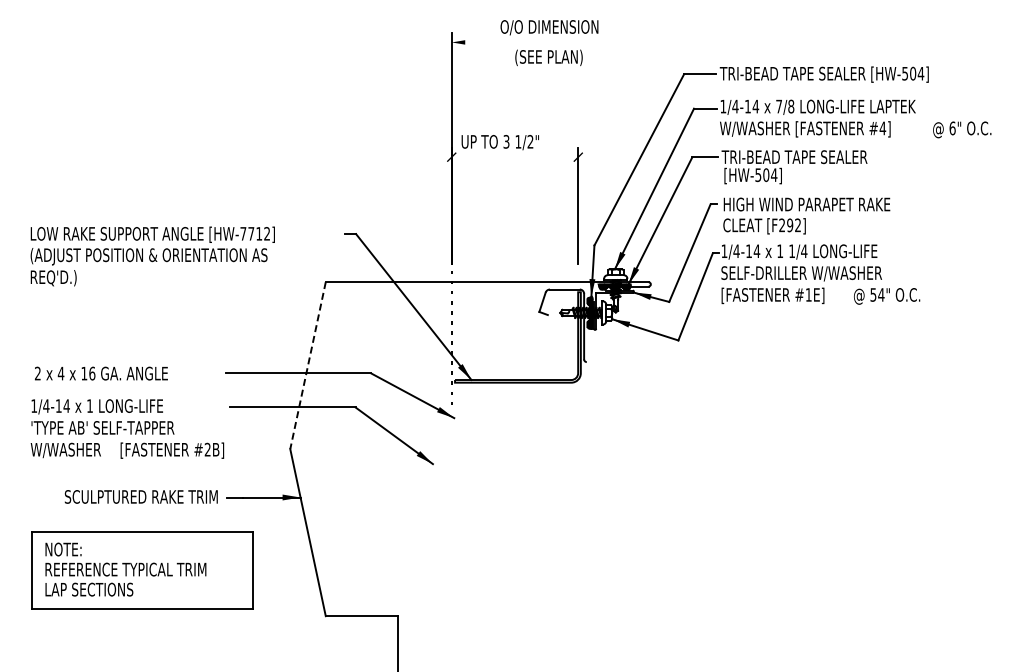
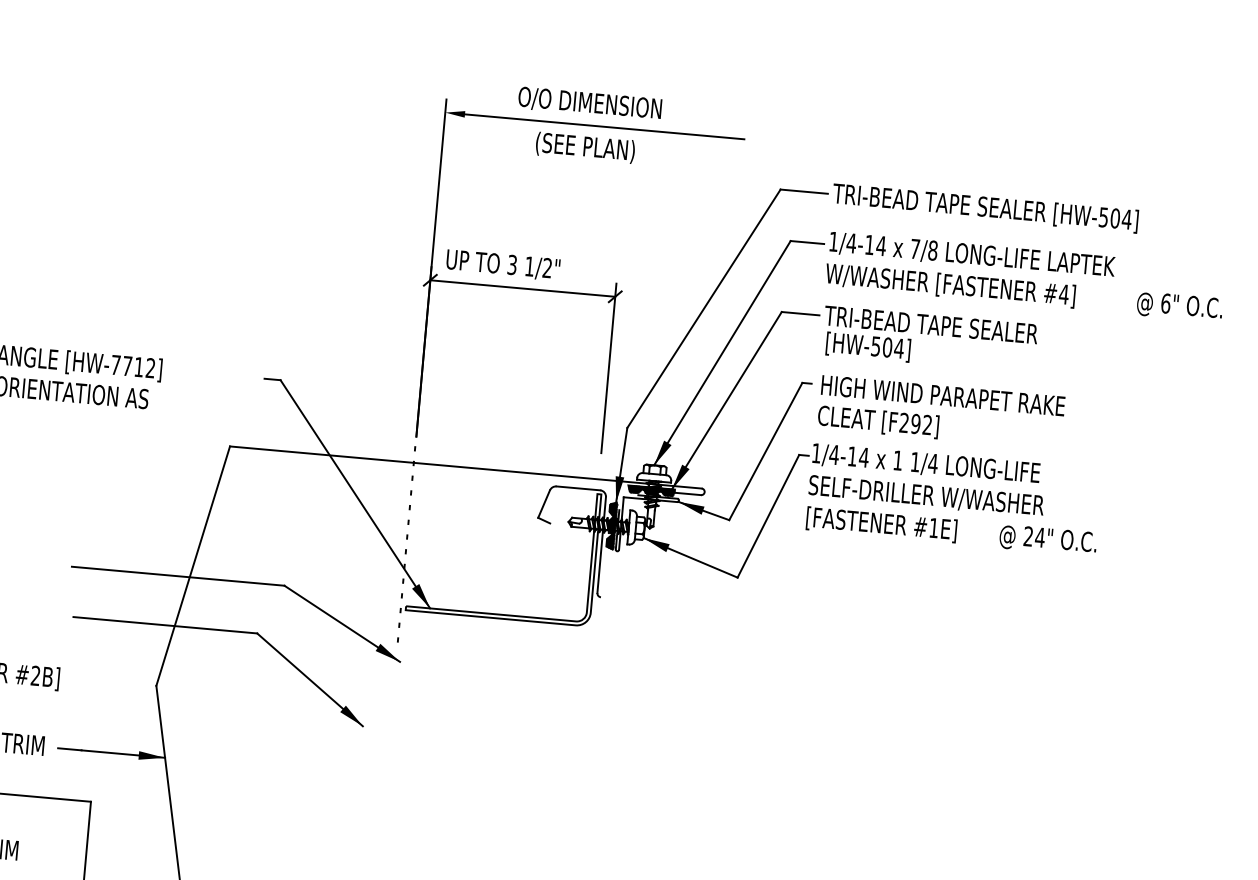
line: (560, 42) -> (604, 126), added
line: (514, 157) -> (521, 288), added
text: (873, 294) -> (1028, 535), 54" -> 24"
line: (307, 366) -> (192, 567), dashed -> solid

